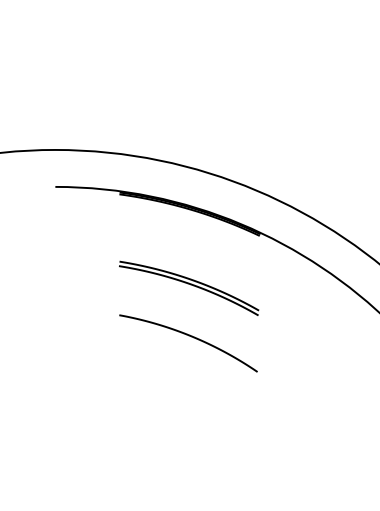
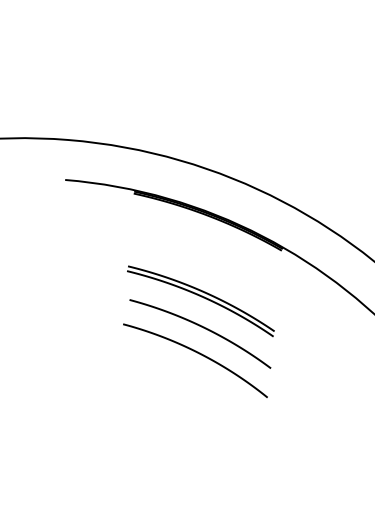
curve: (193, 313) -> (203, 328), added

